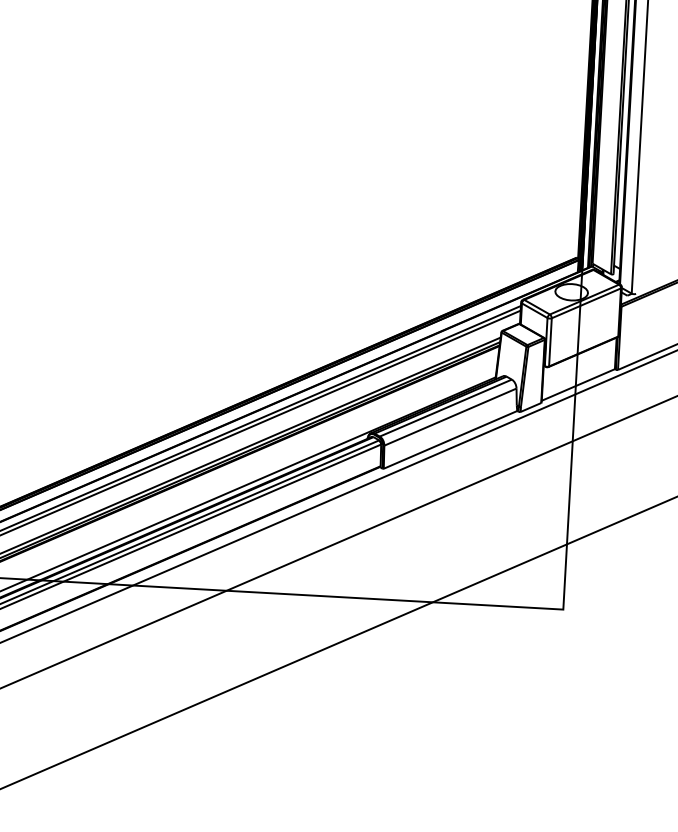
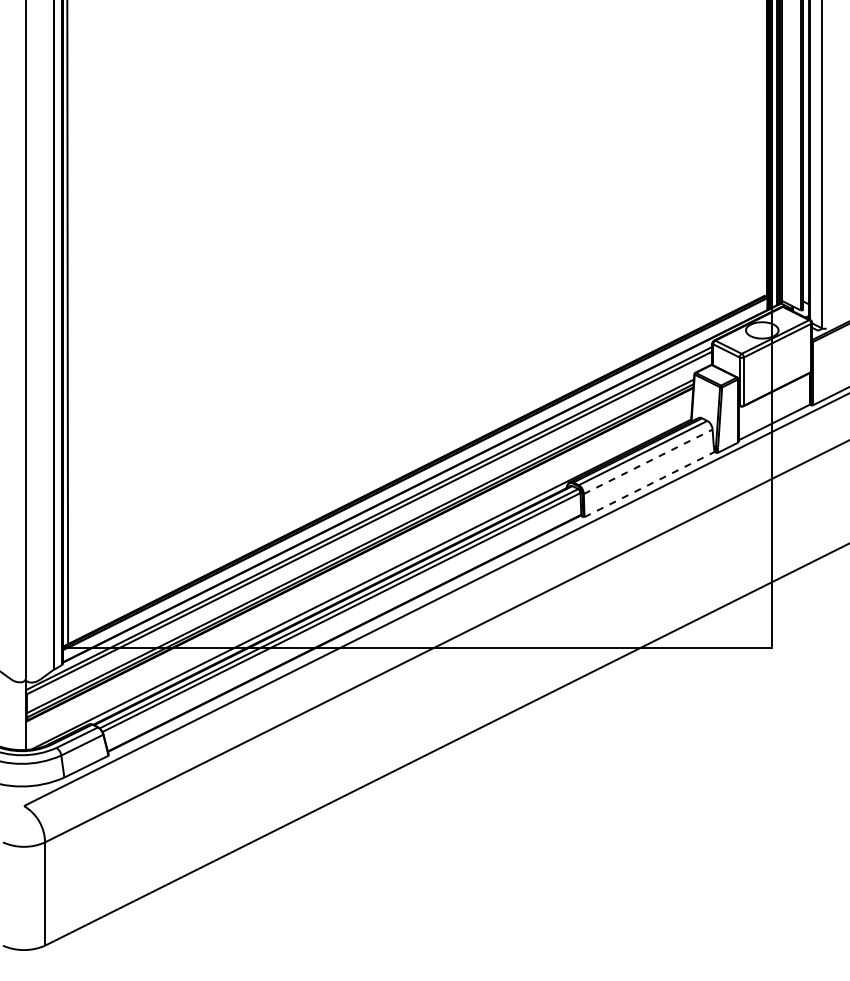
line: (450, 416) -> (648, 461), solid -> dashed
line: (450, 439) -> (649, 484), solid -> dashed

